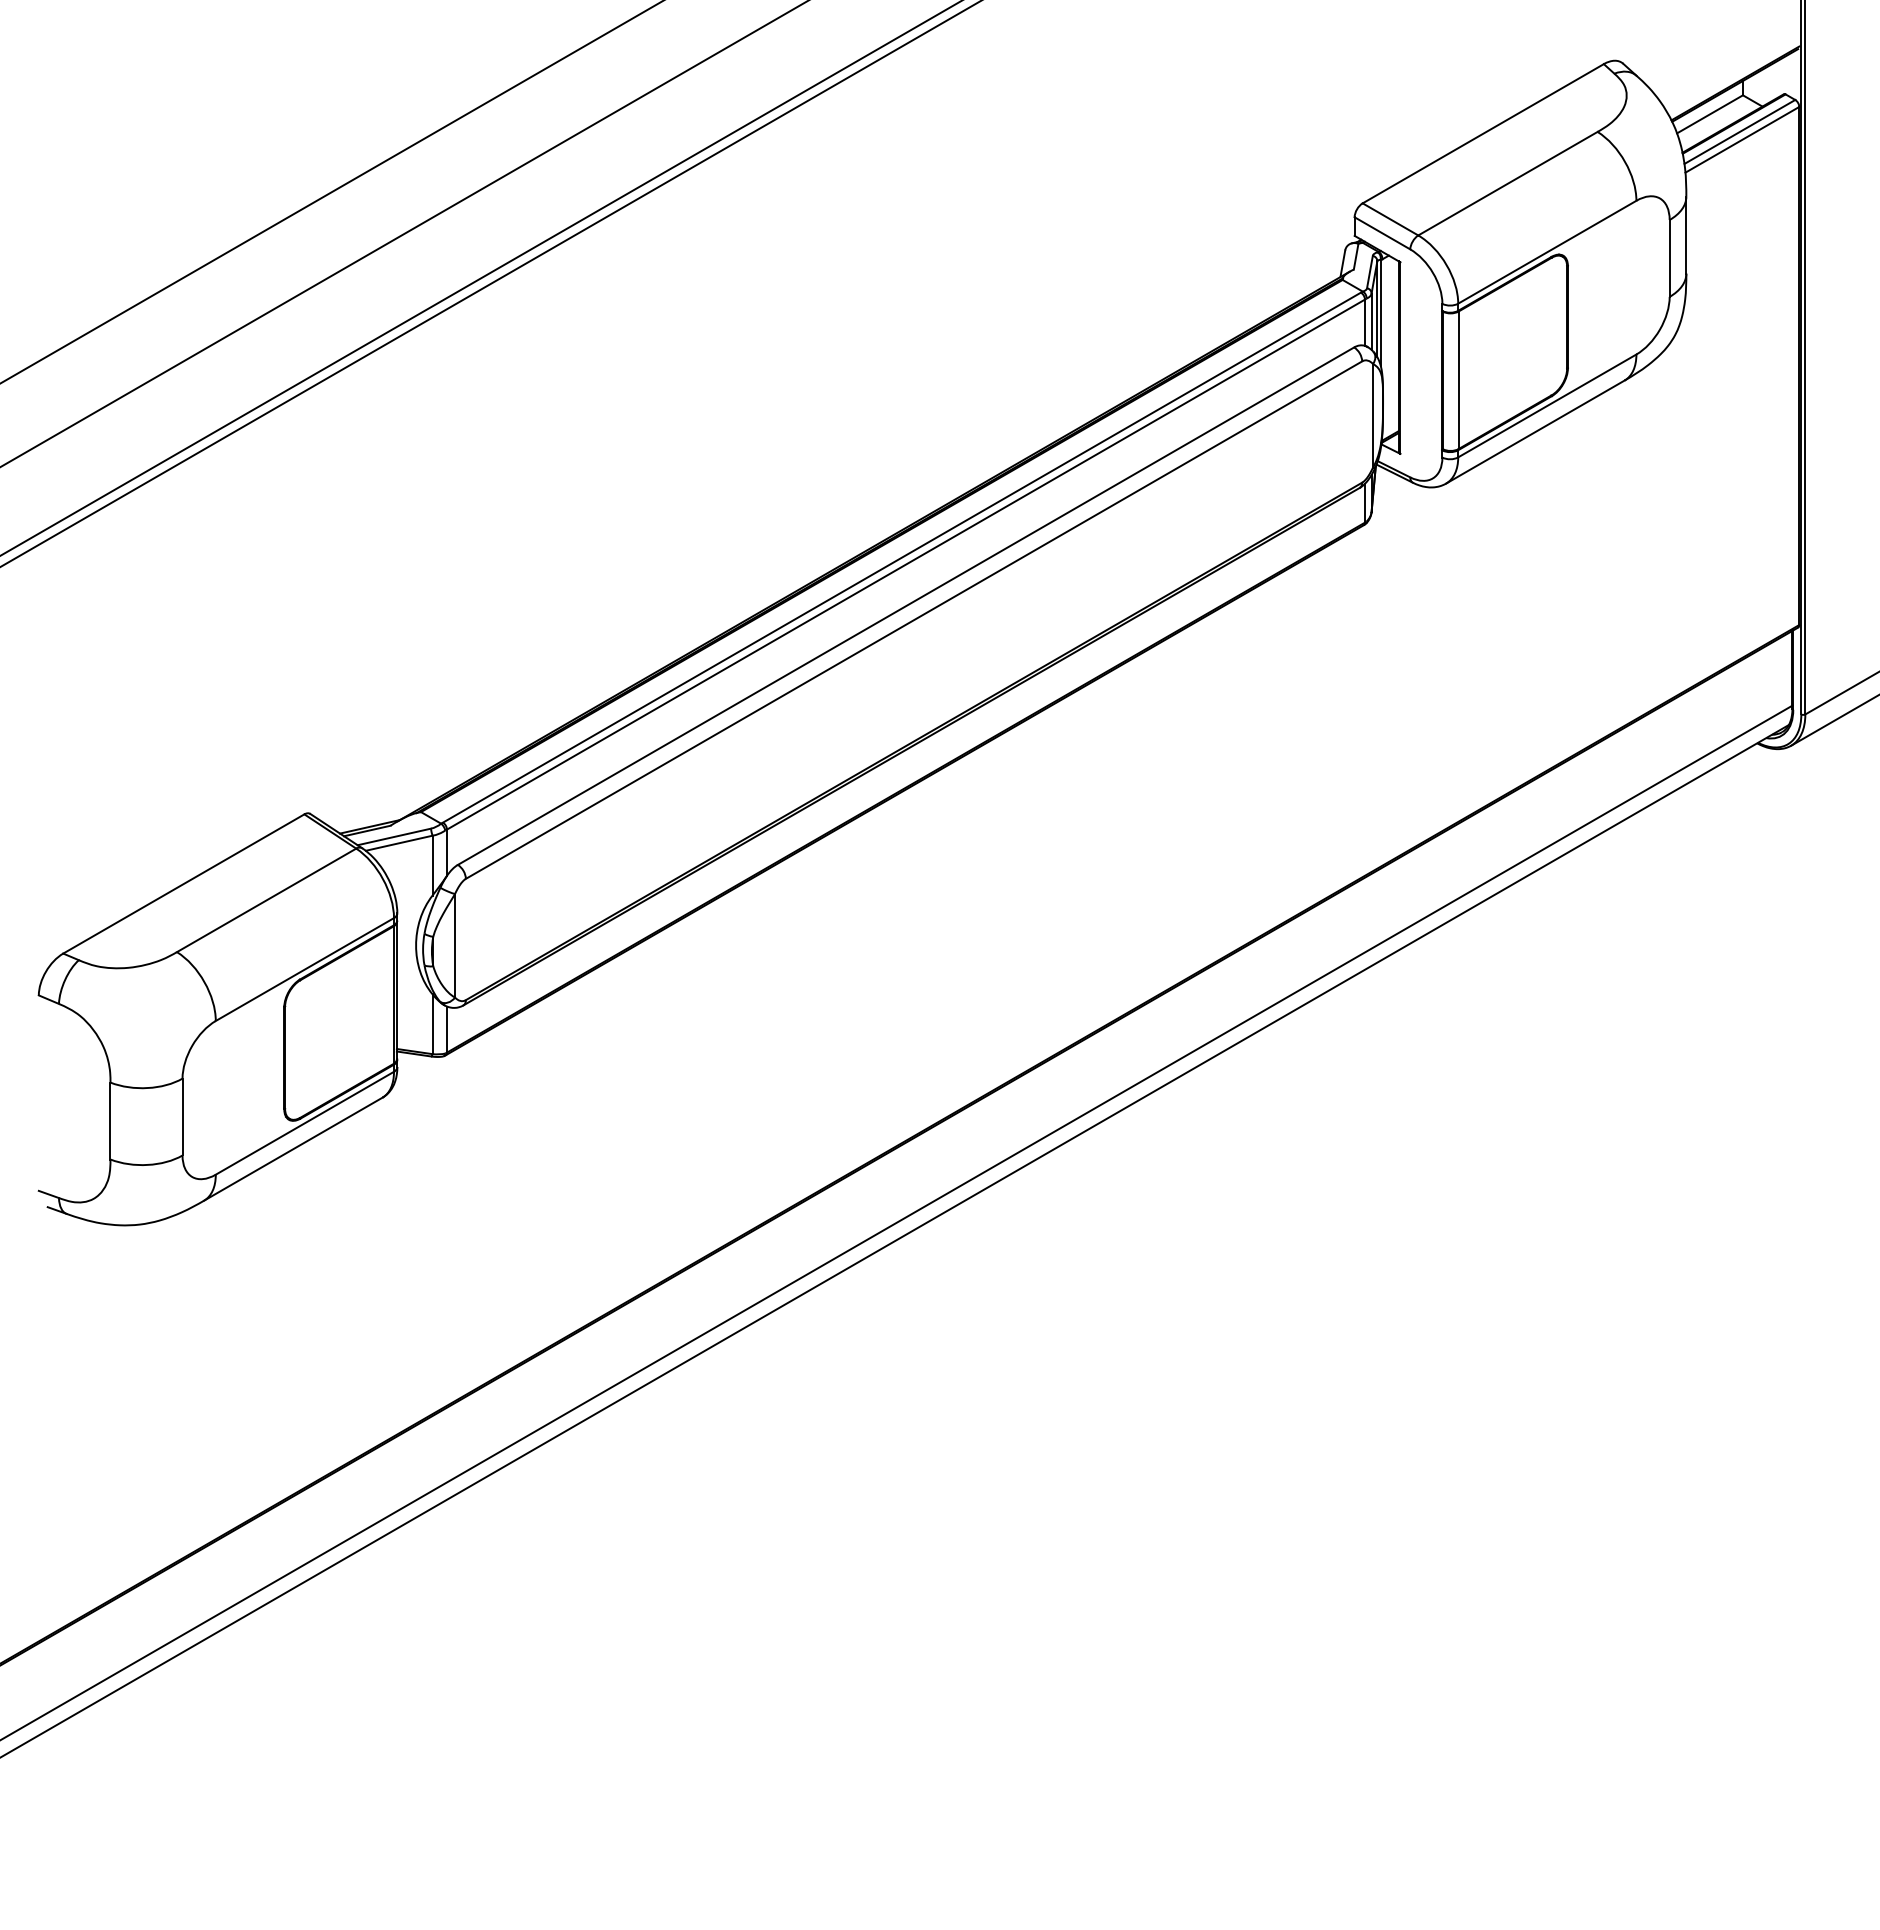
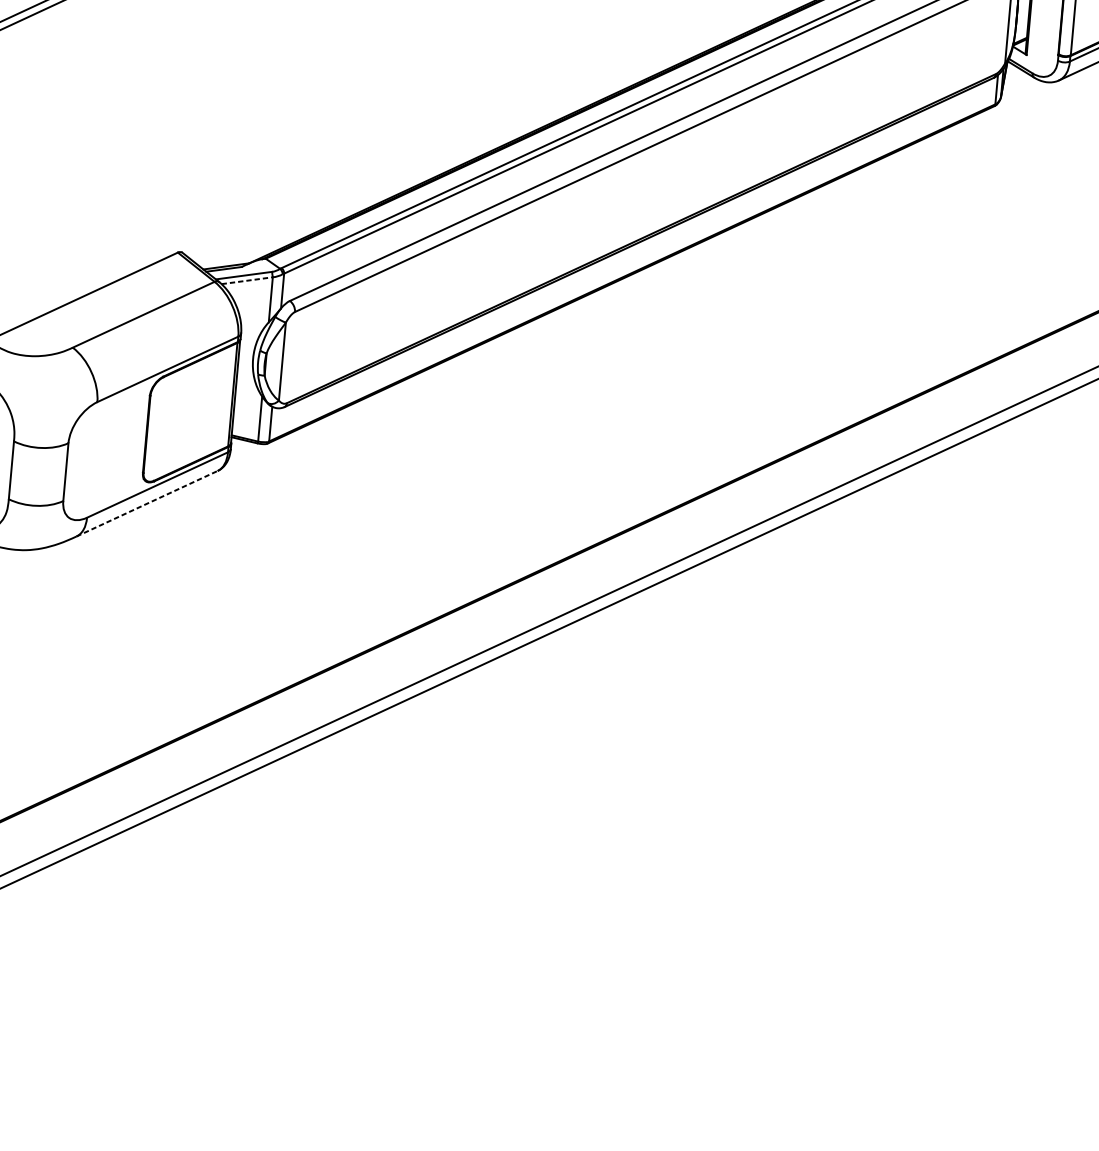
line: (399, 843) -> (247, 280), solid -> dashed
line: (293, 1148) -> (147, 503), solid -> dashed

